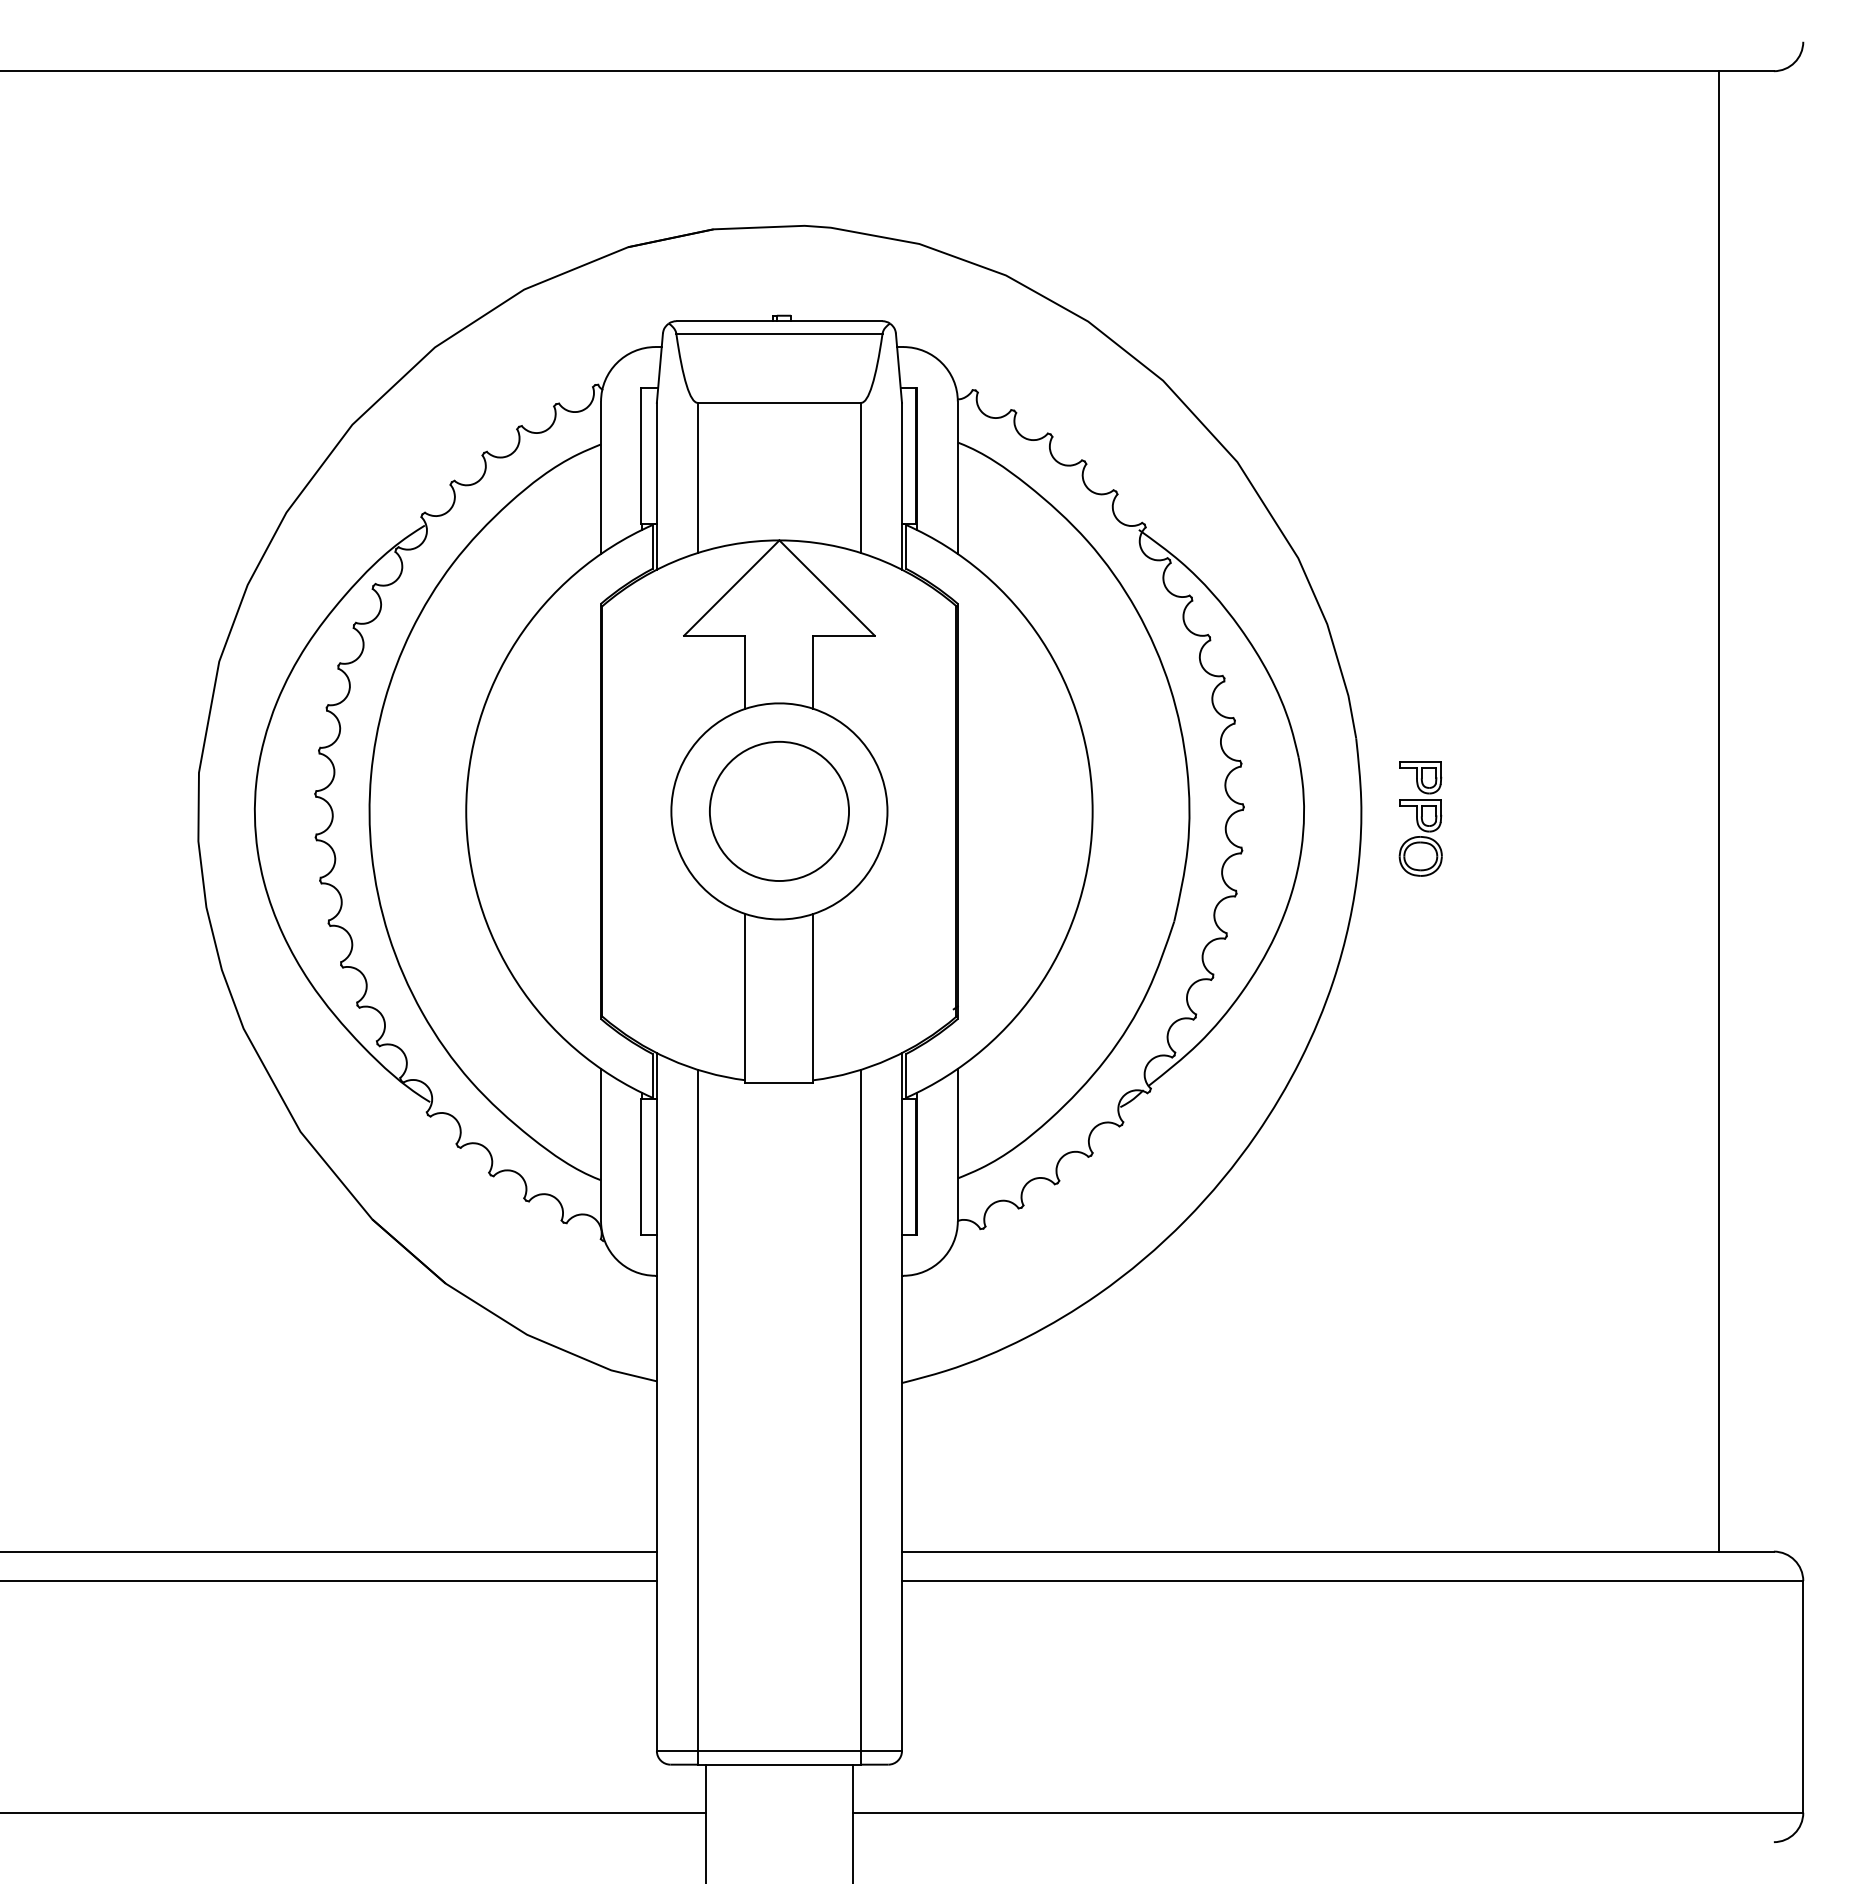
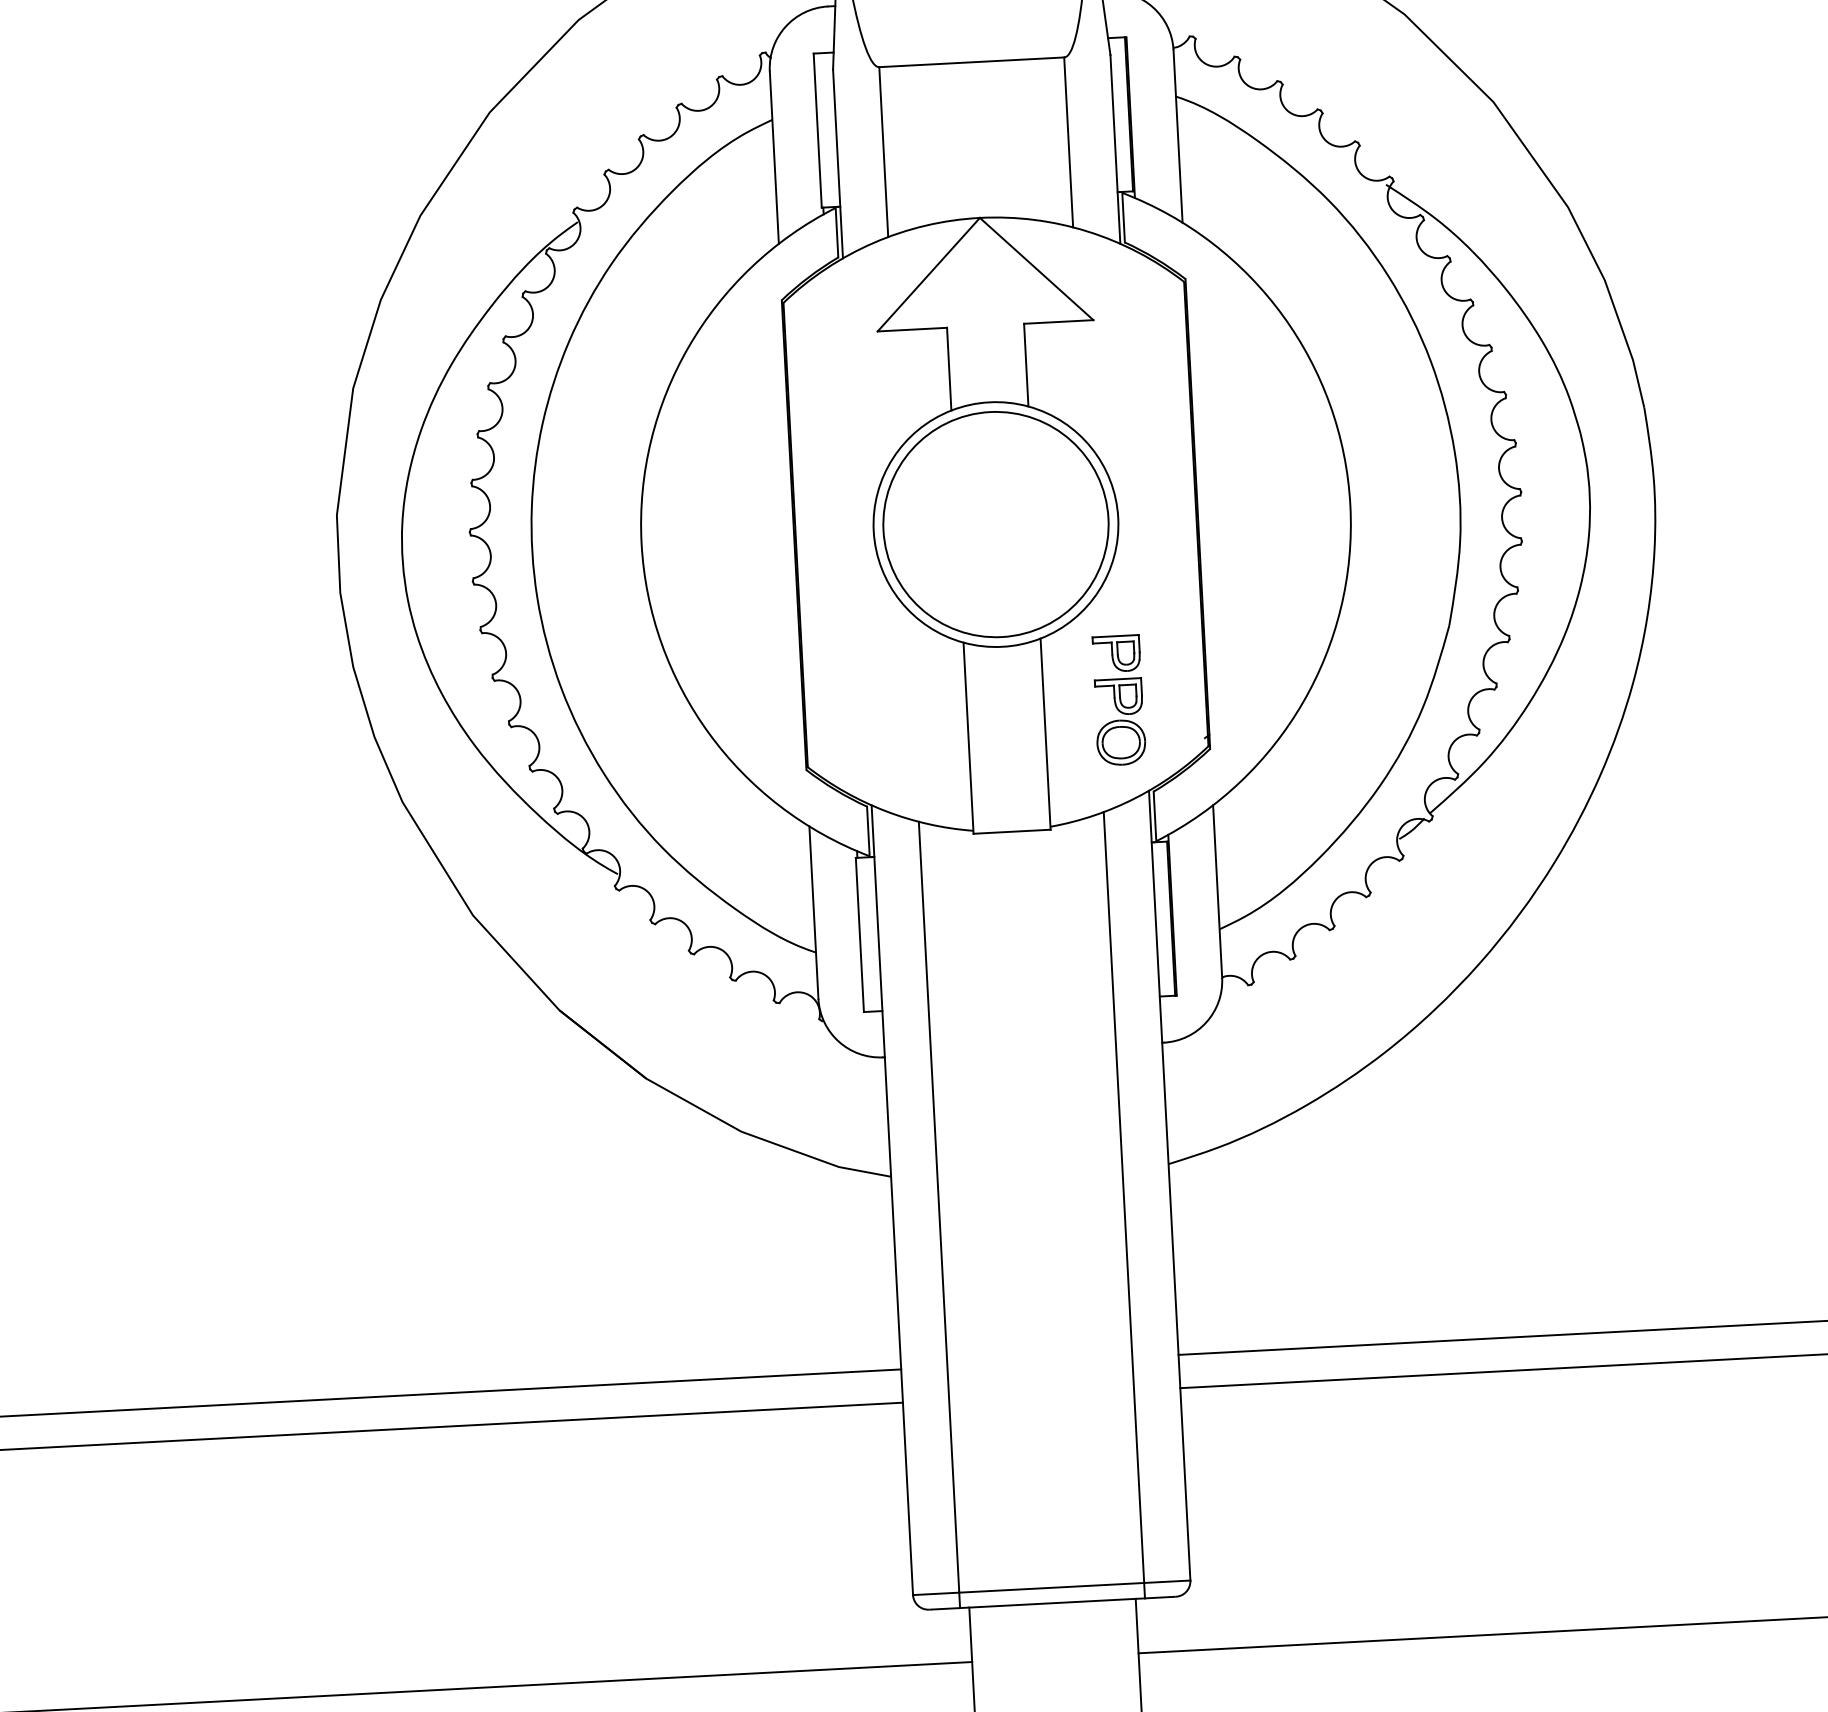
circle: (779, 811) -> (996, 524), size x1.43
part: (1420, 818) -> (1118, 699), moved

